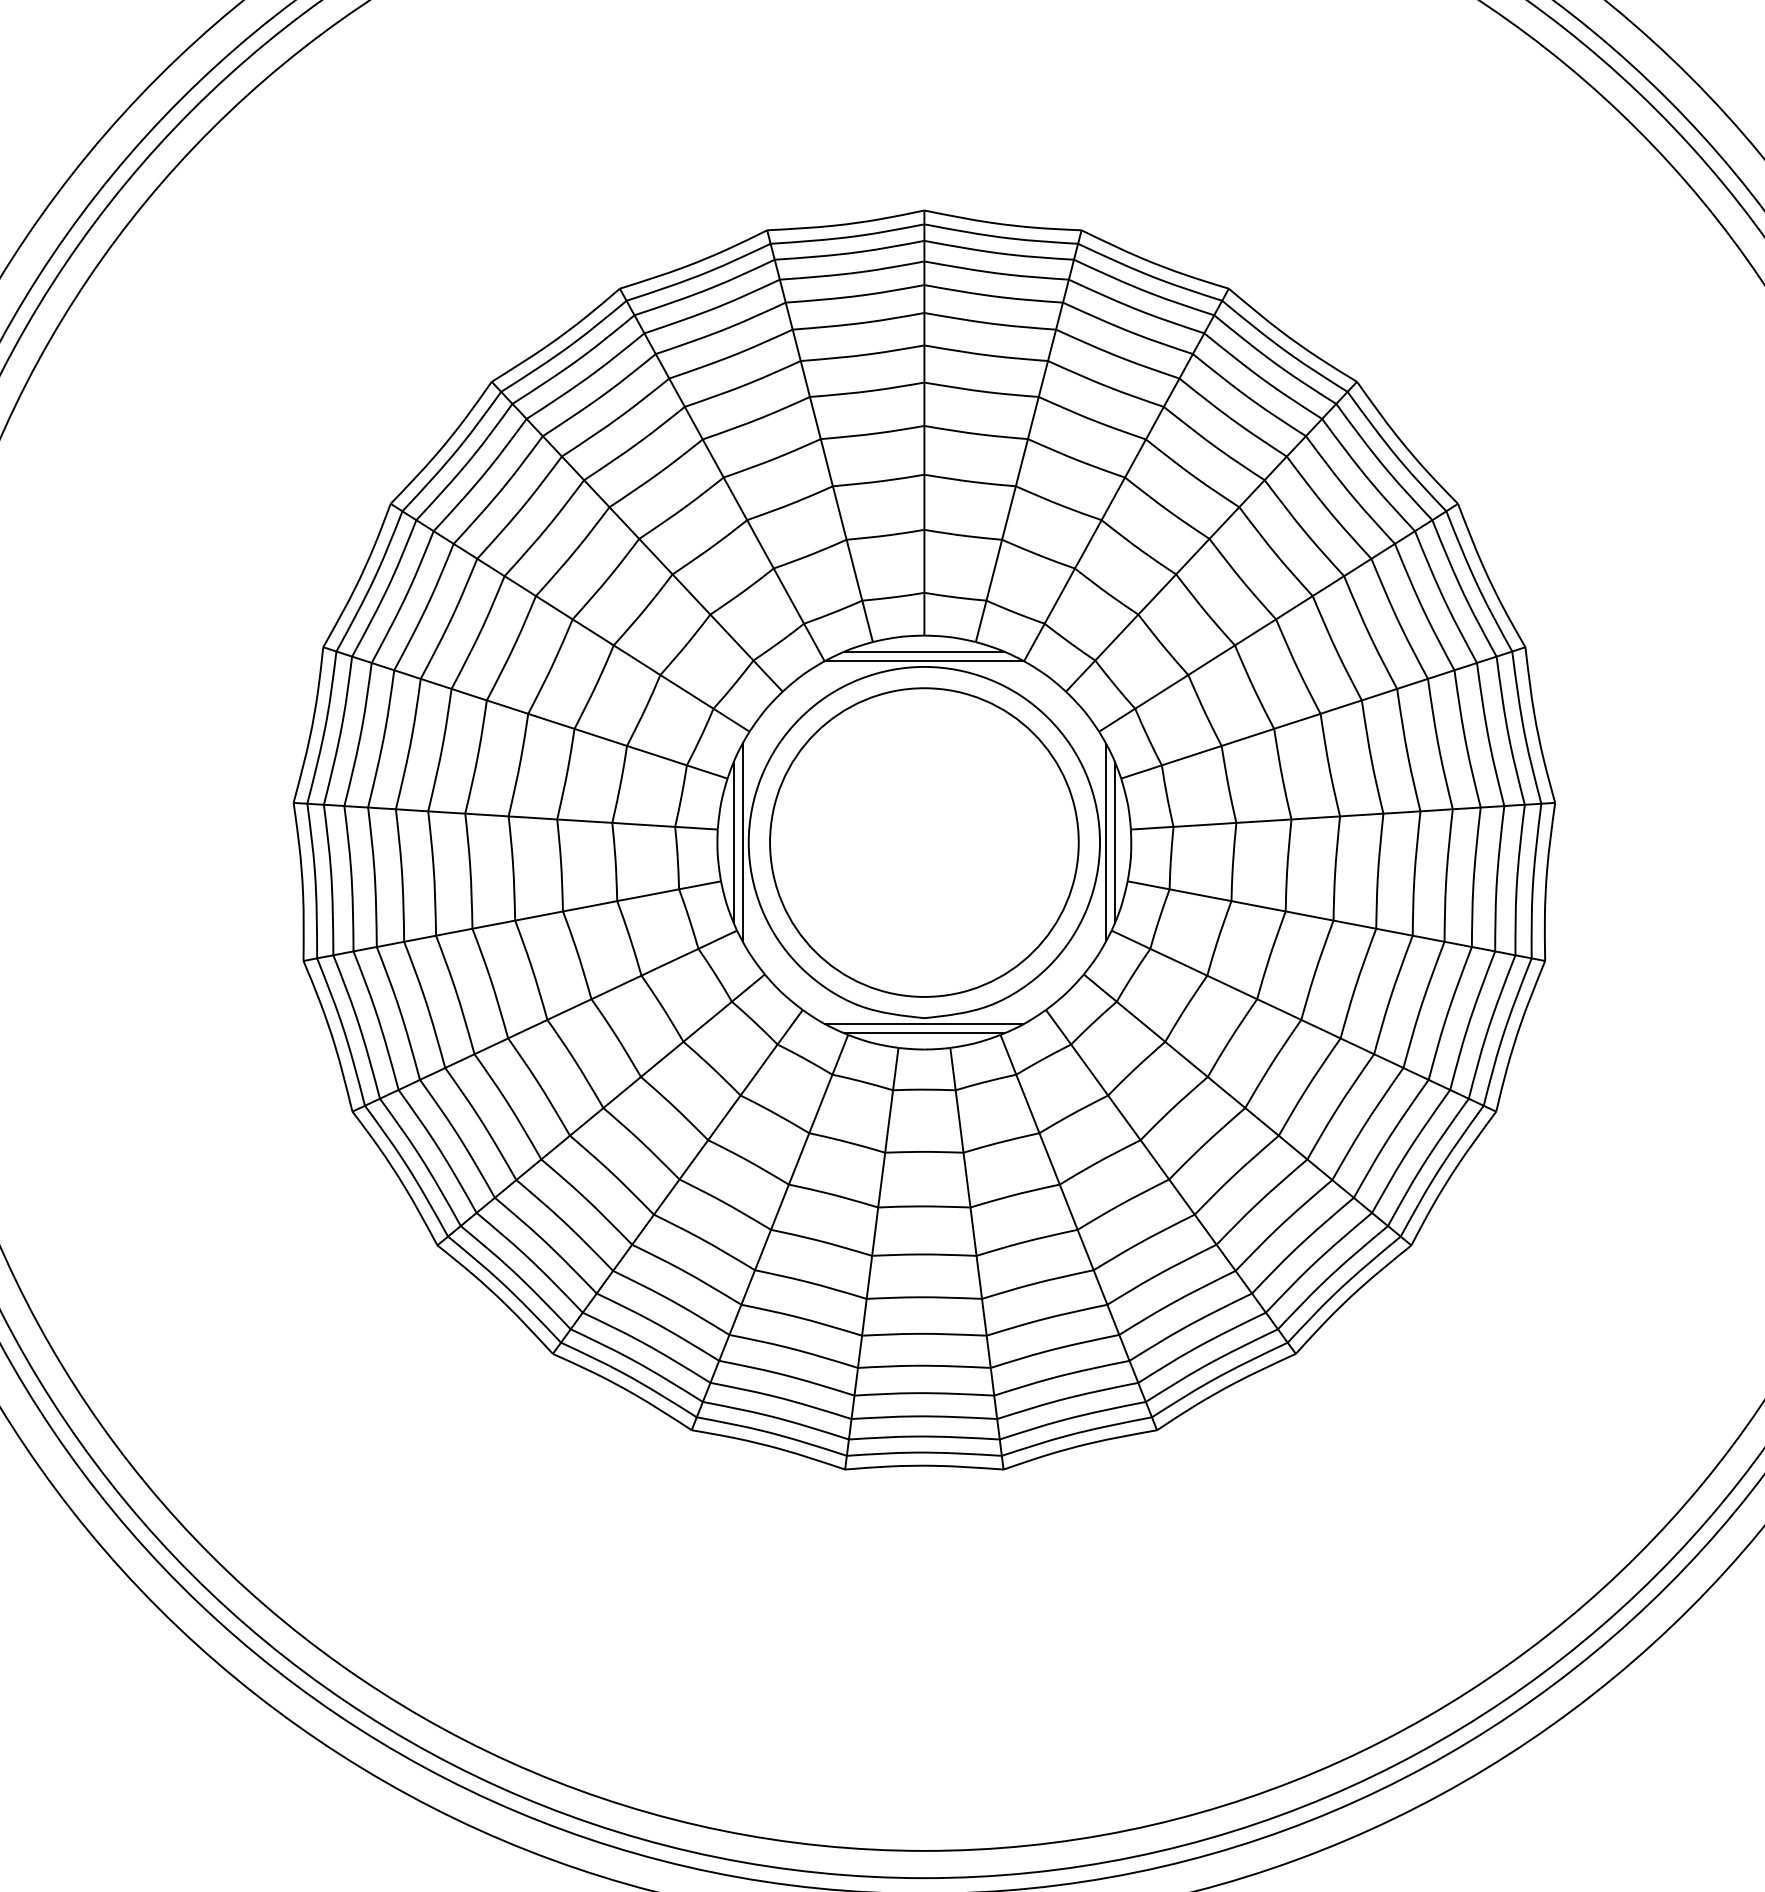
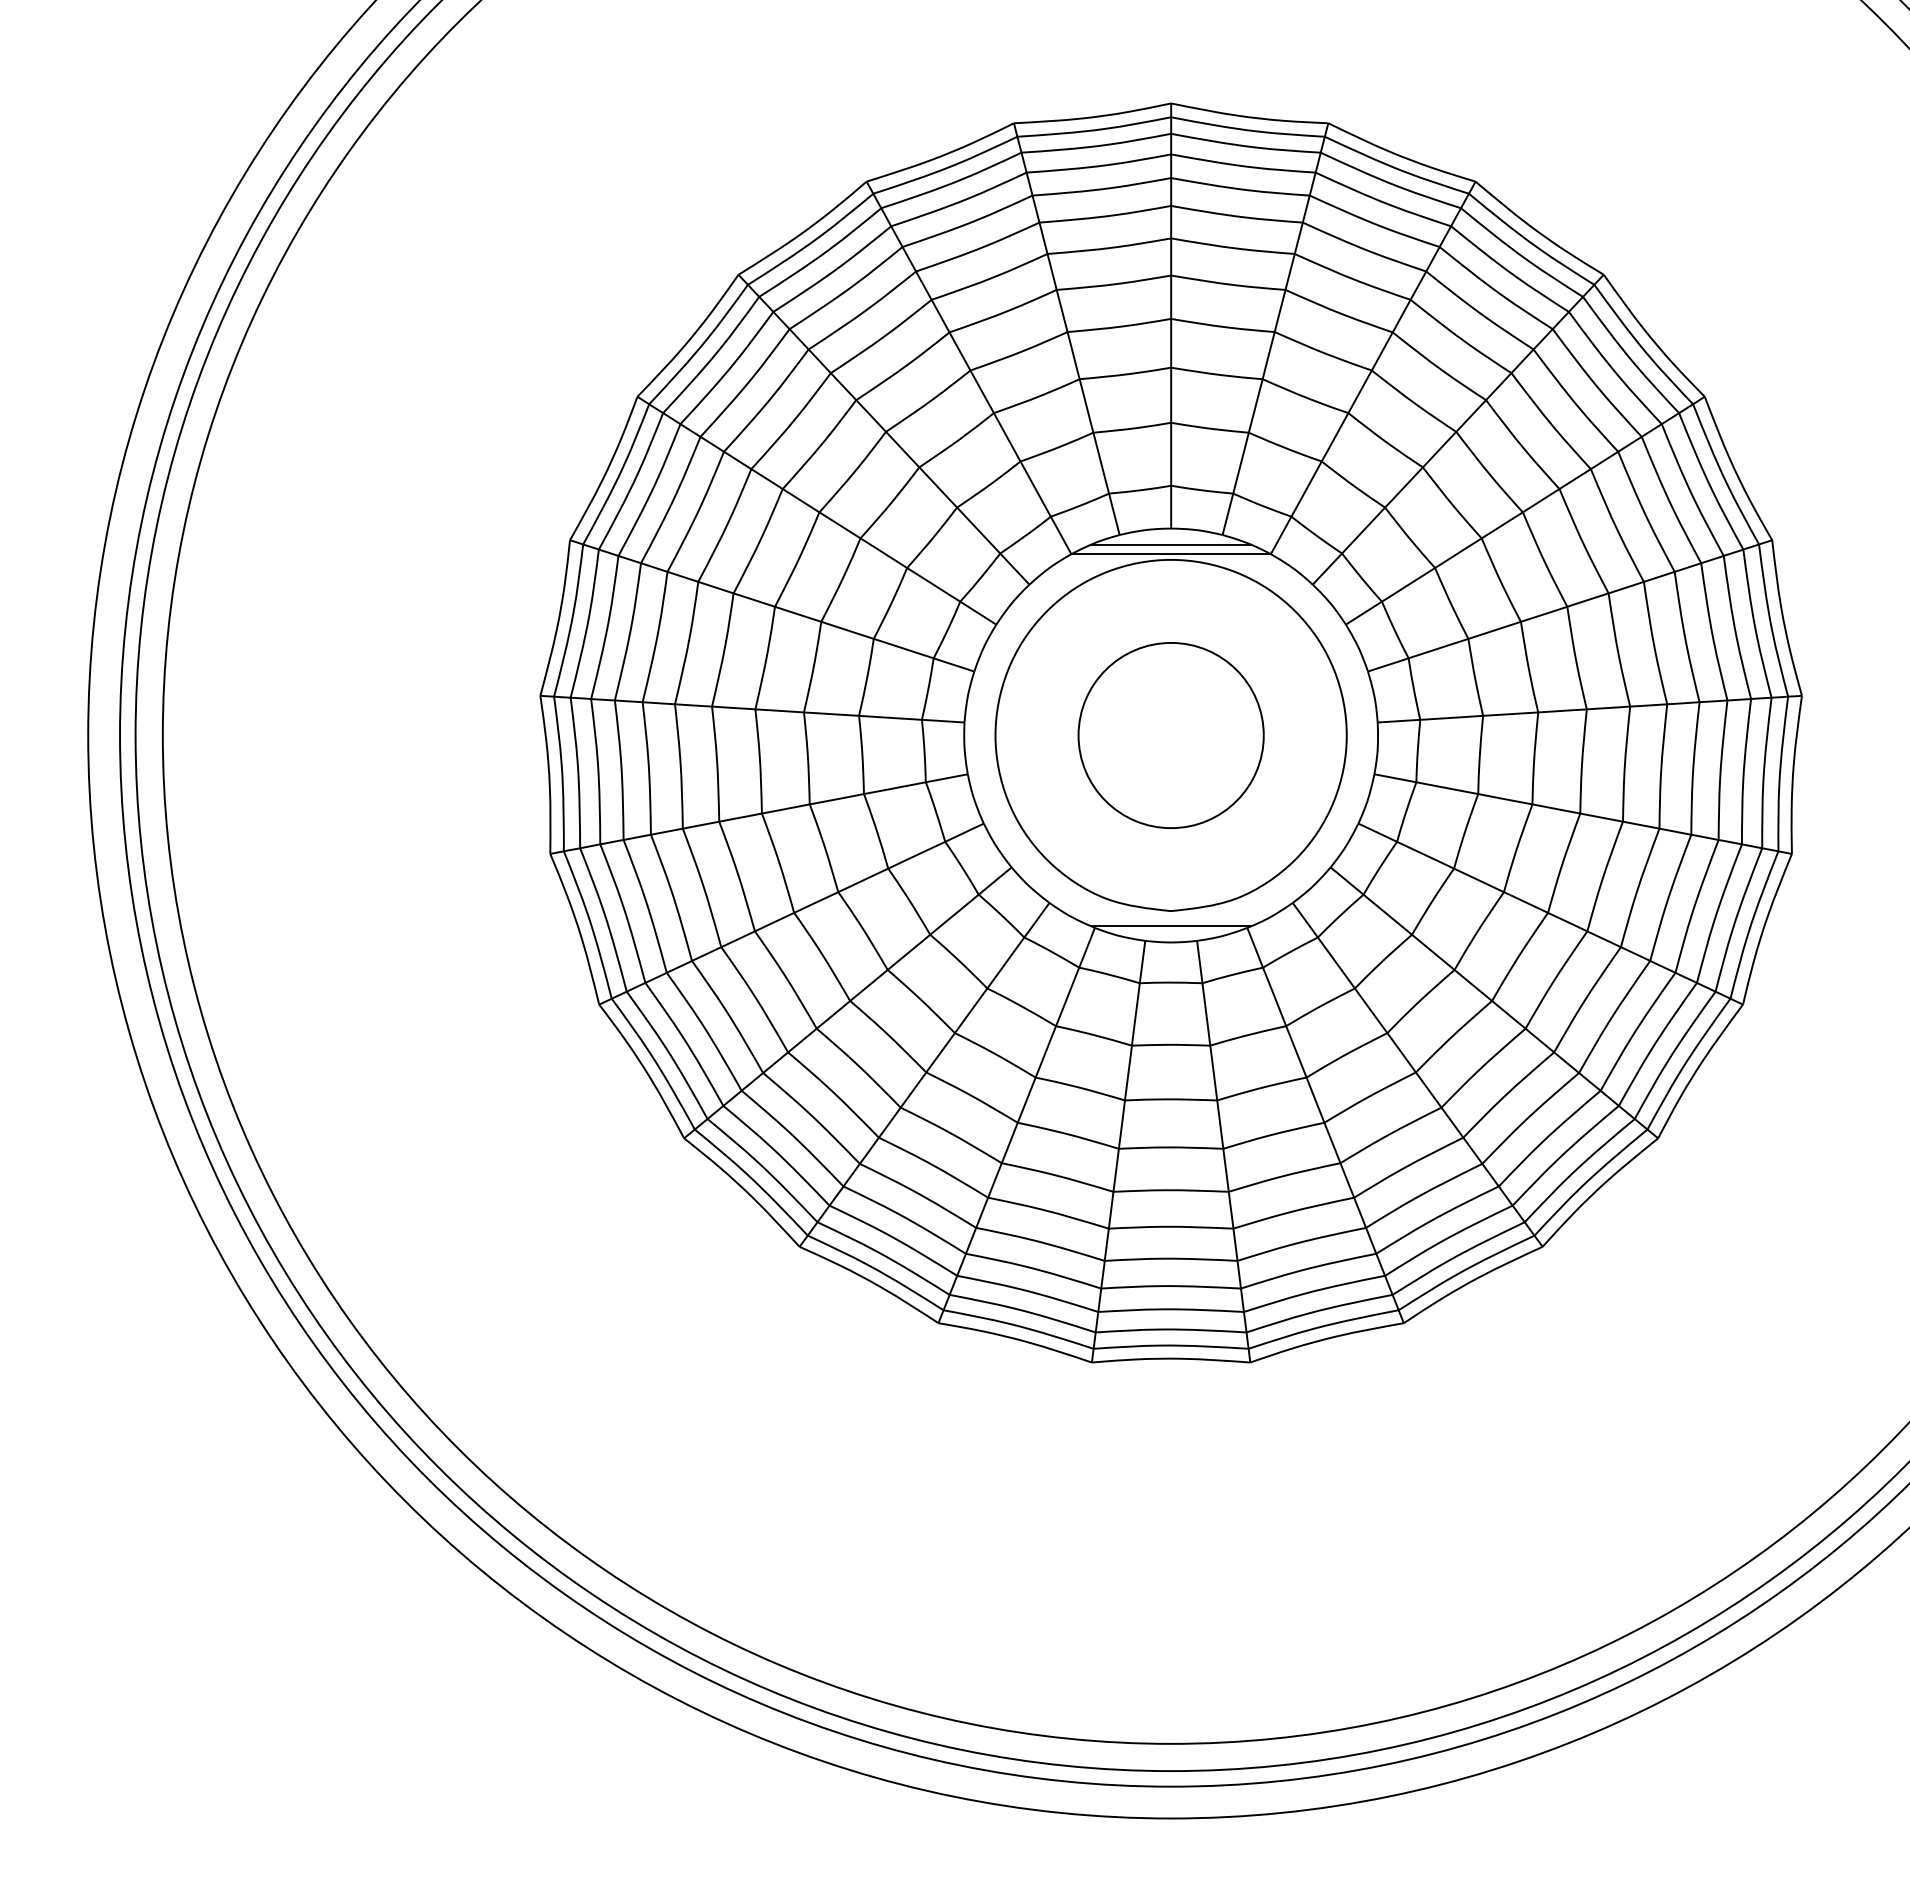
line: (733, 842) -> (980, 735), removed
line: (742, 842) -> (989, 735), removed
circle: (923, 842) -> (1170, 735), size x0.6
line: (1105, 842) -> (1352, 735), removed
line: (1114, 842) -> (1361, 735), removed
line: (924, 1024) -> (1171, 917), removed

